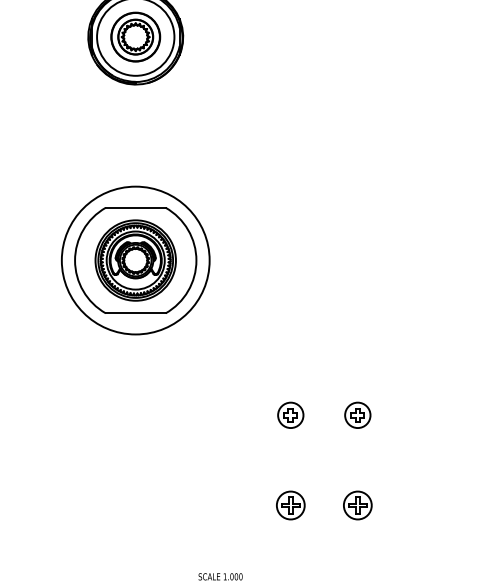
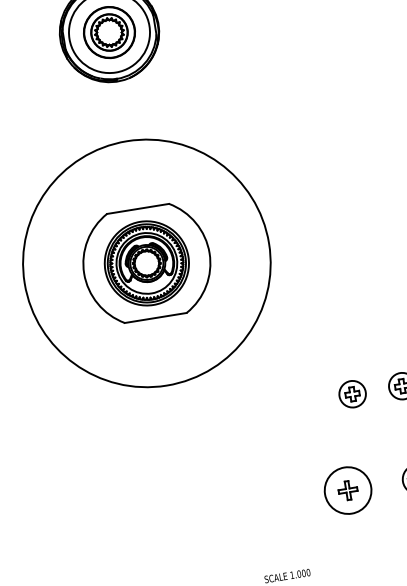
circle: (135, 260) -> (146, 263), size x1.6
part: (290, 414) -> (352, 393), moved
circle: (290, 505) -> (347, 490), size x1.6

